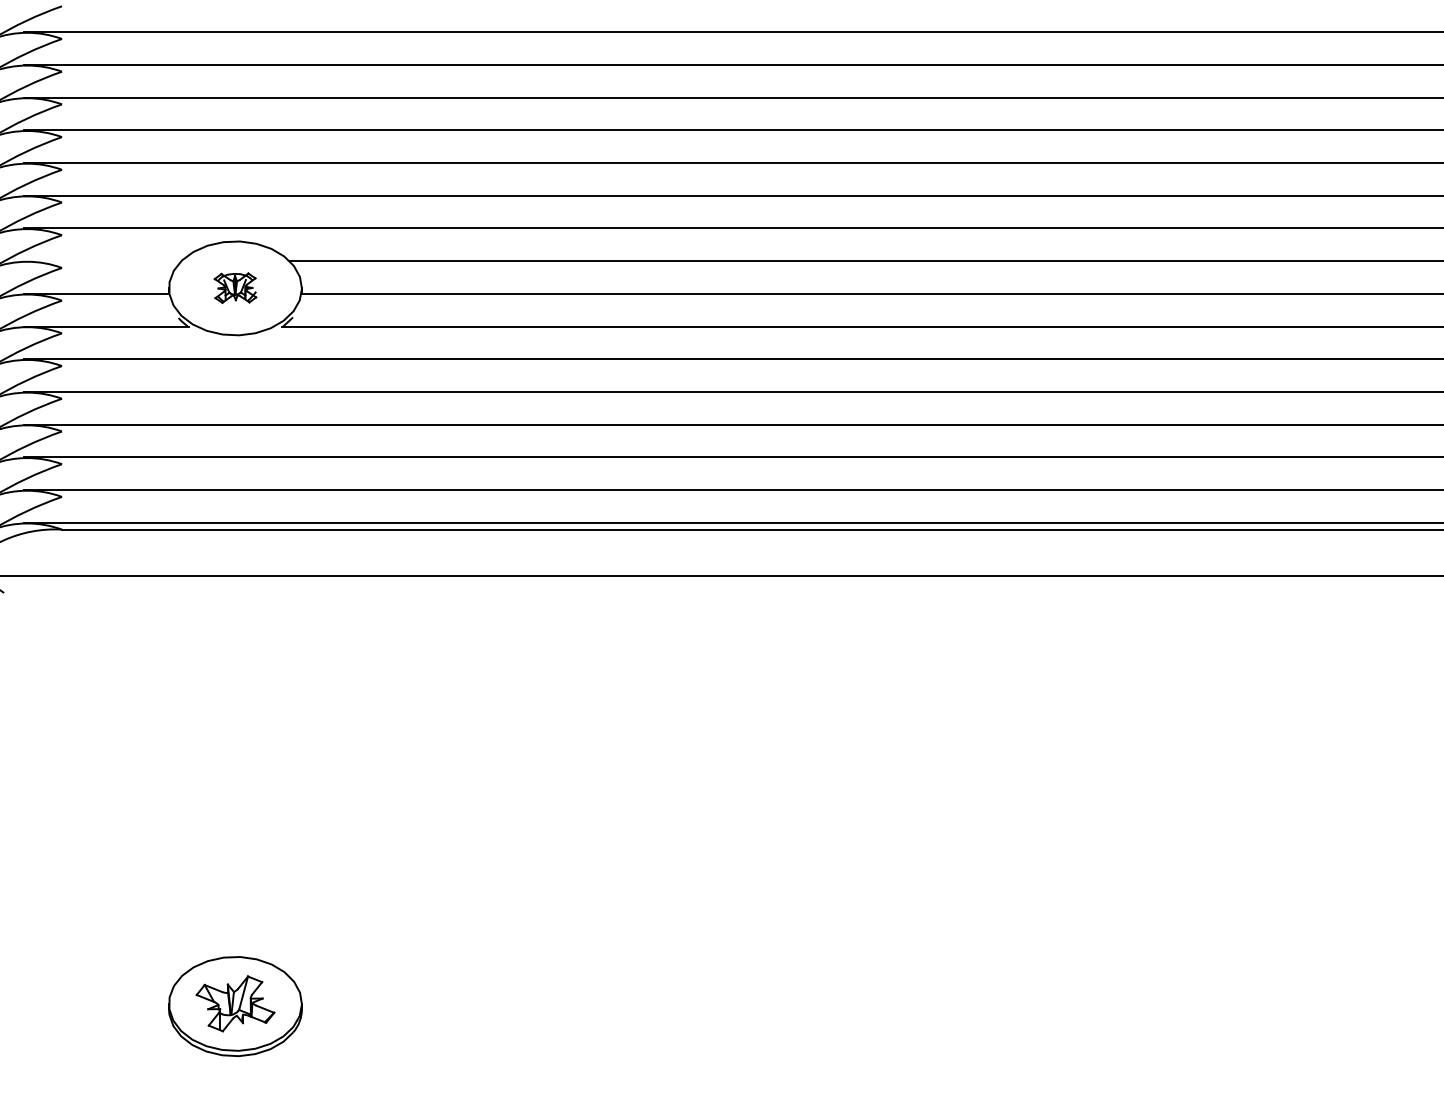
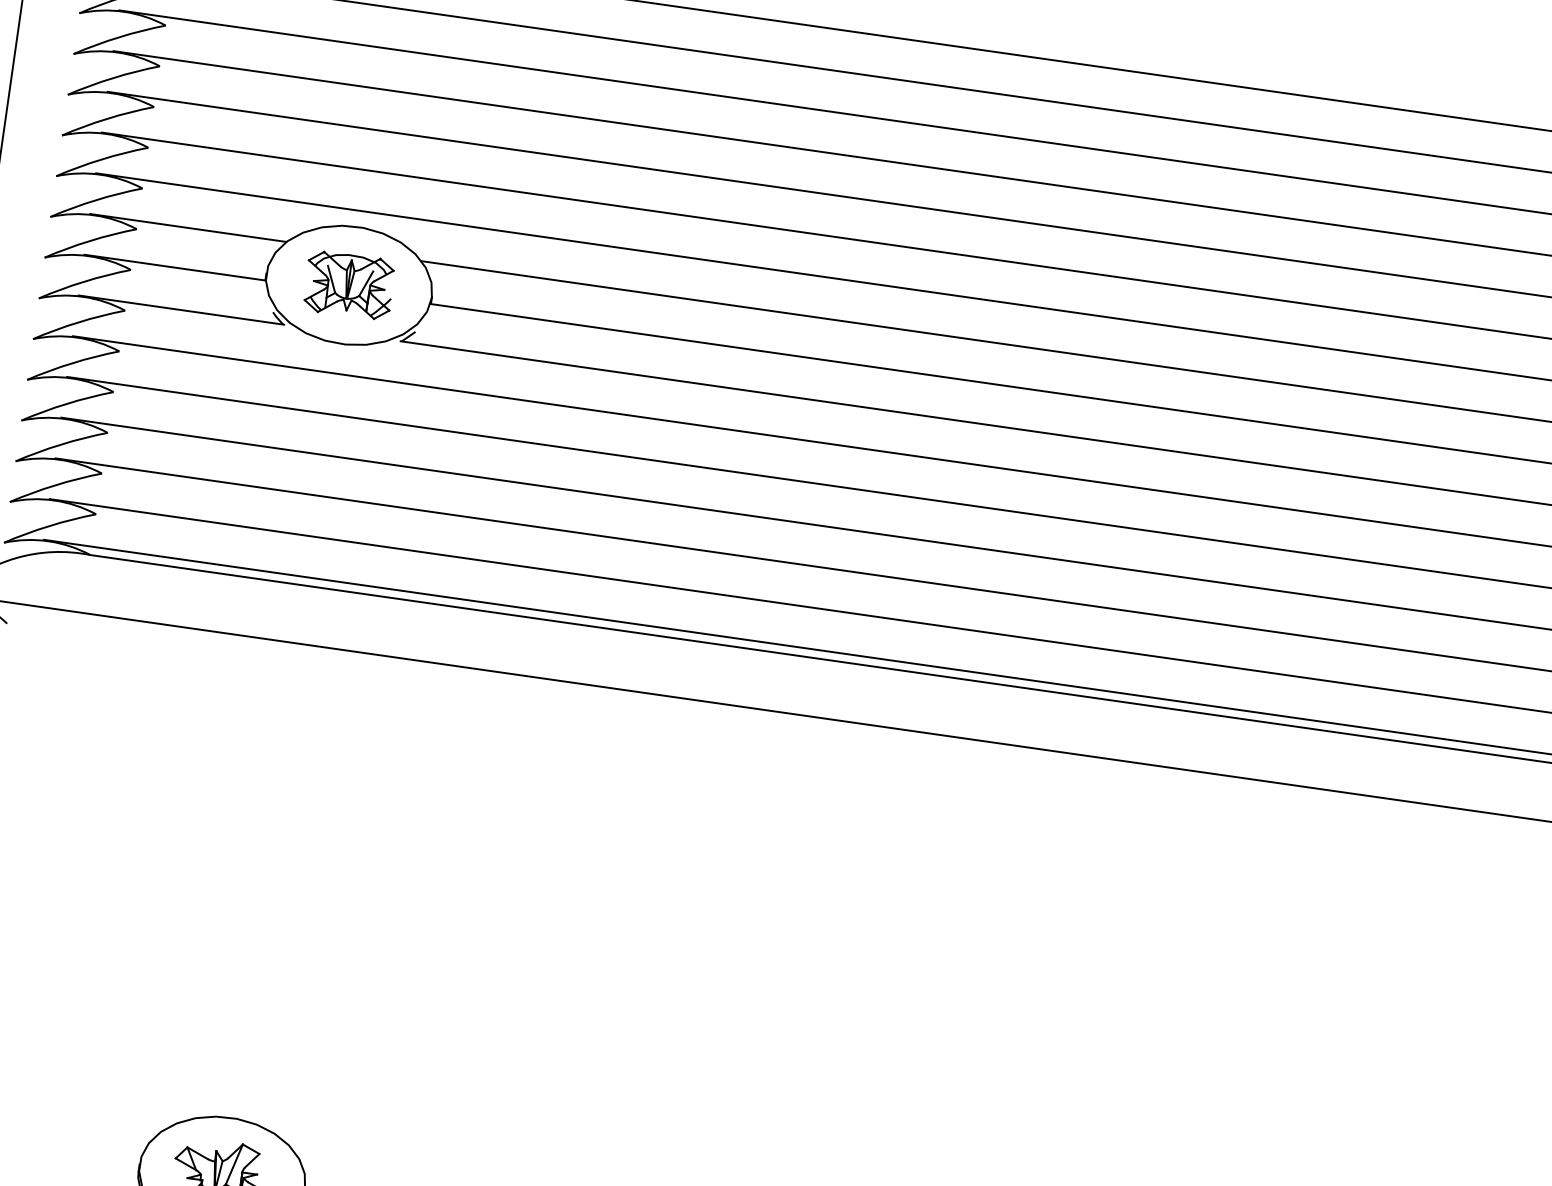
line: (102, 261) -> (188, 228), added
part: (235, 287) -> (349, 284), size x1.67

